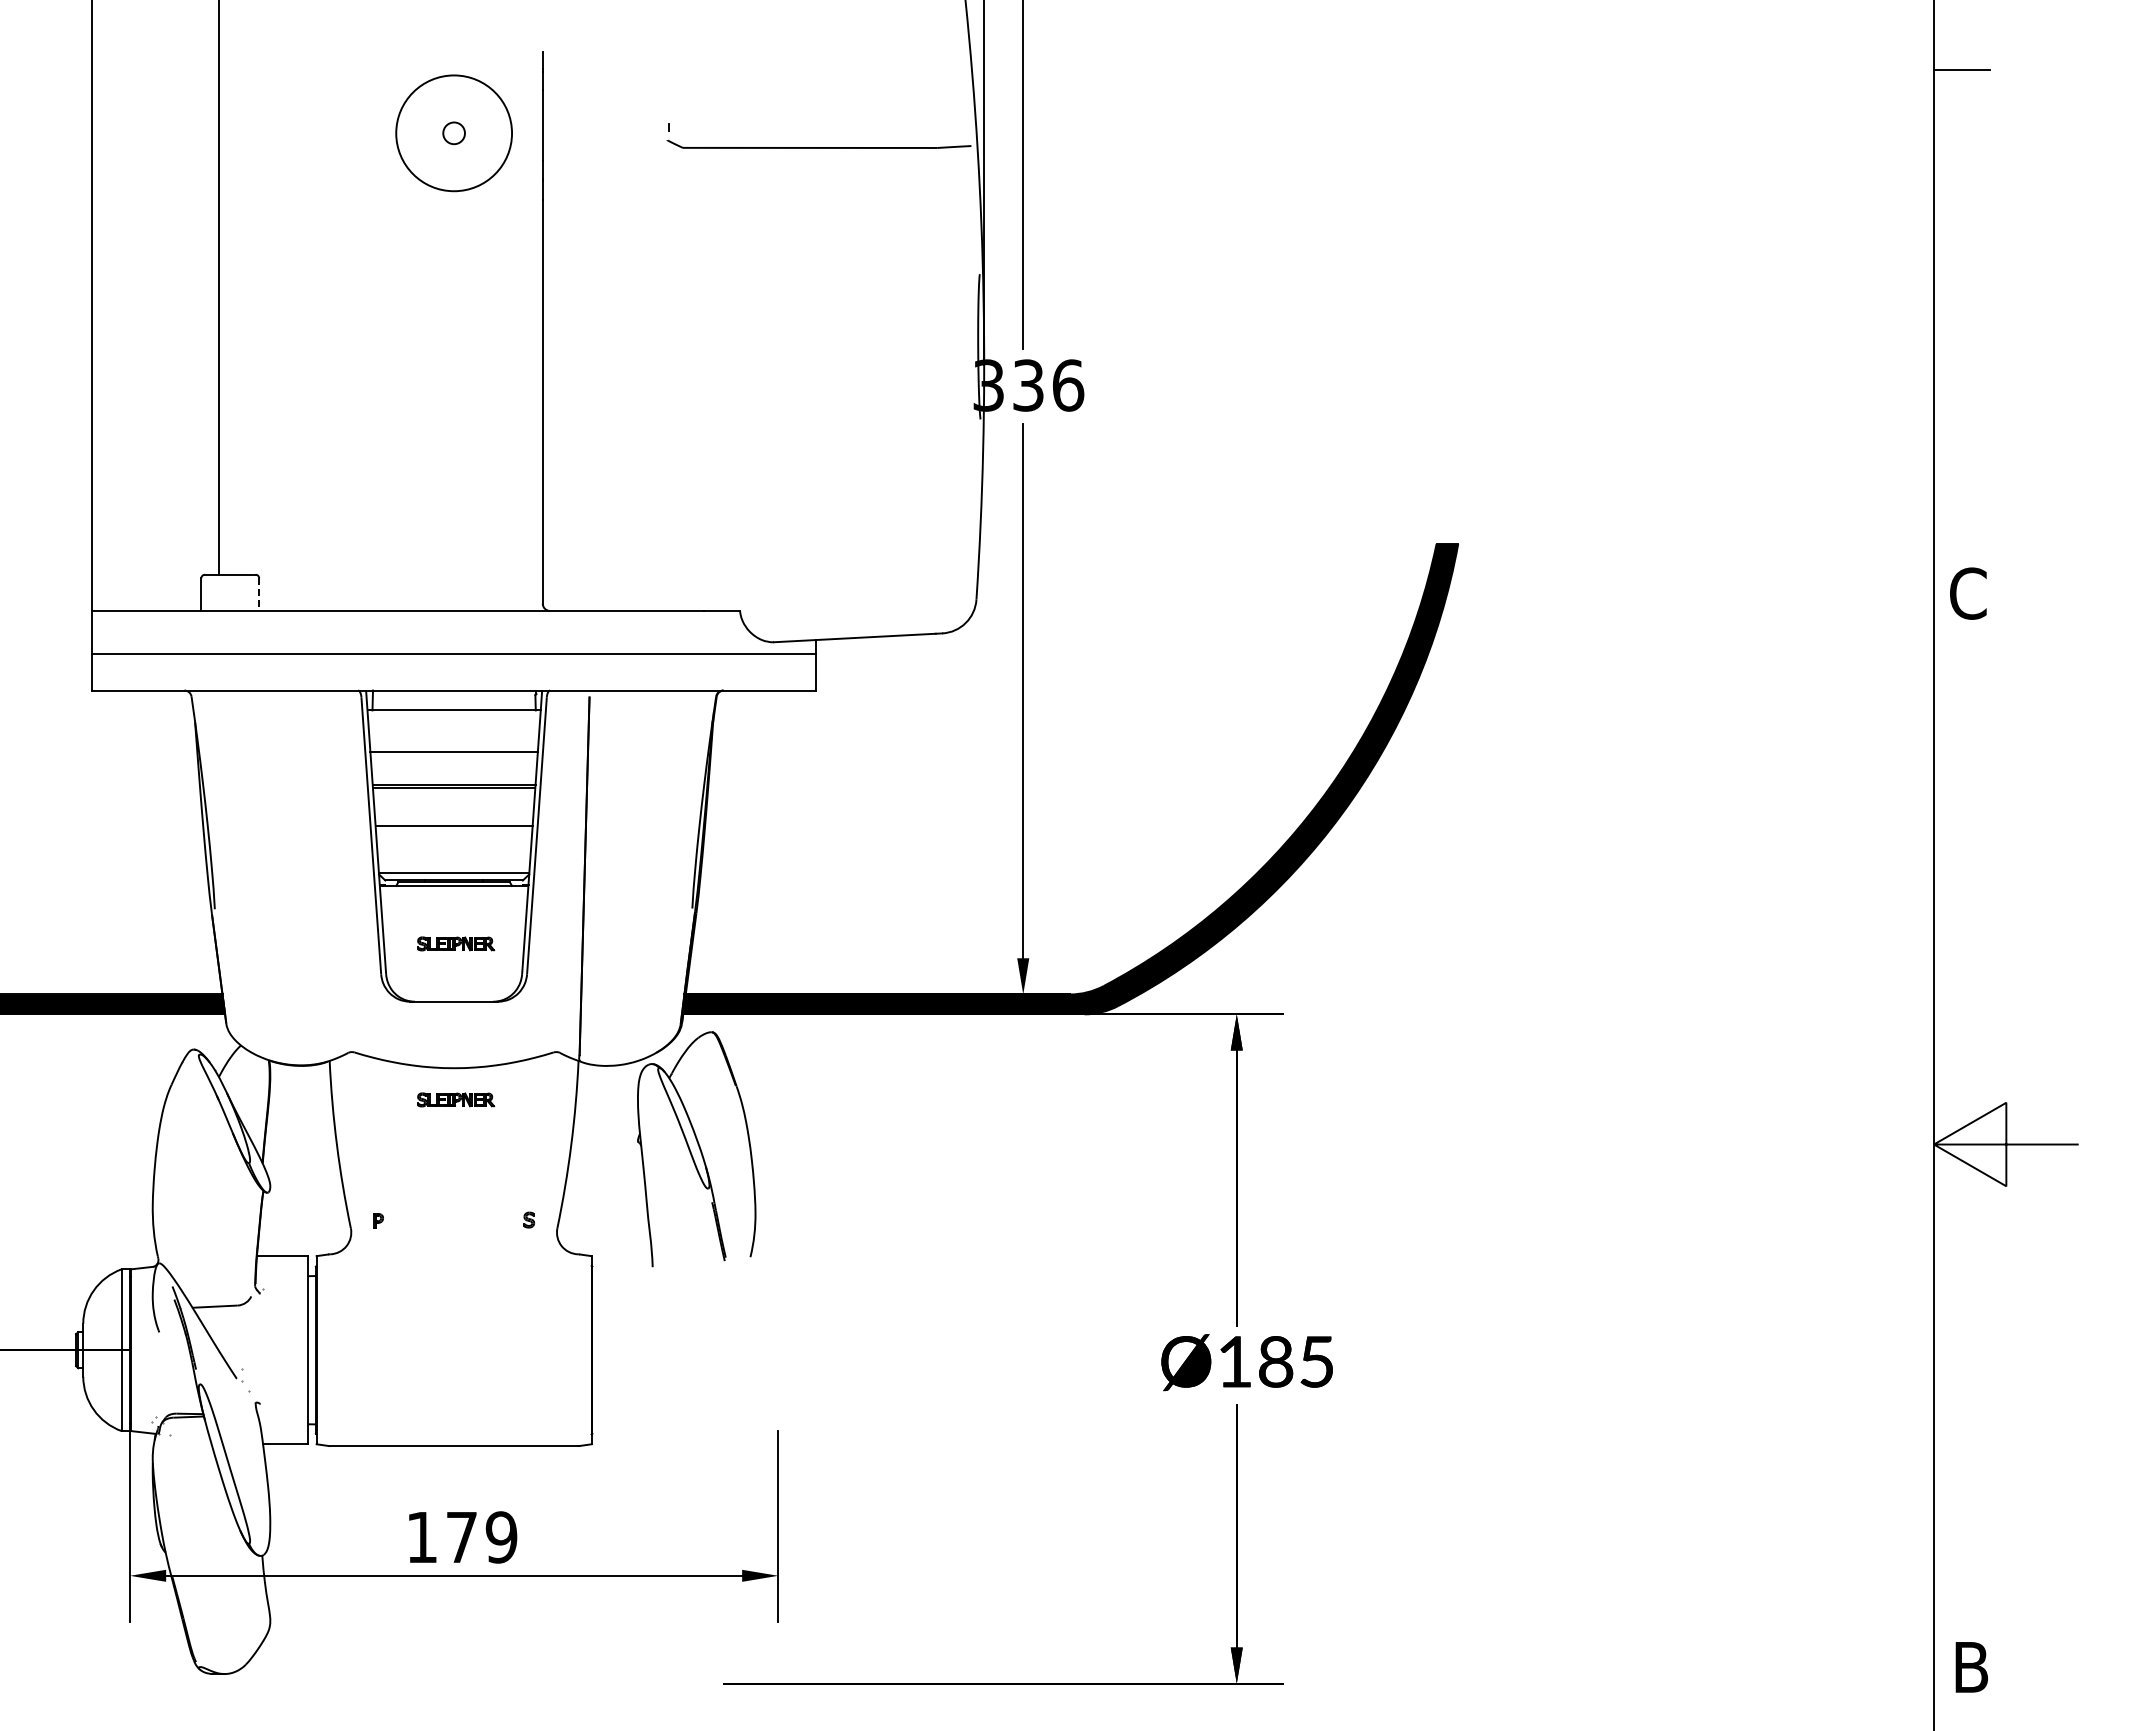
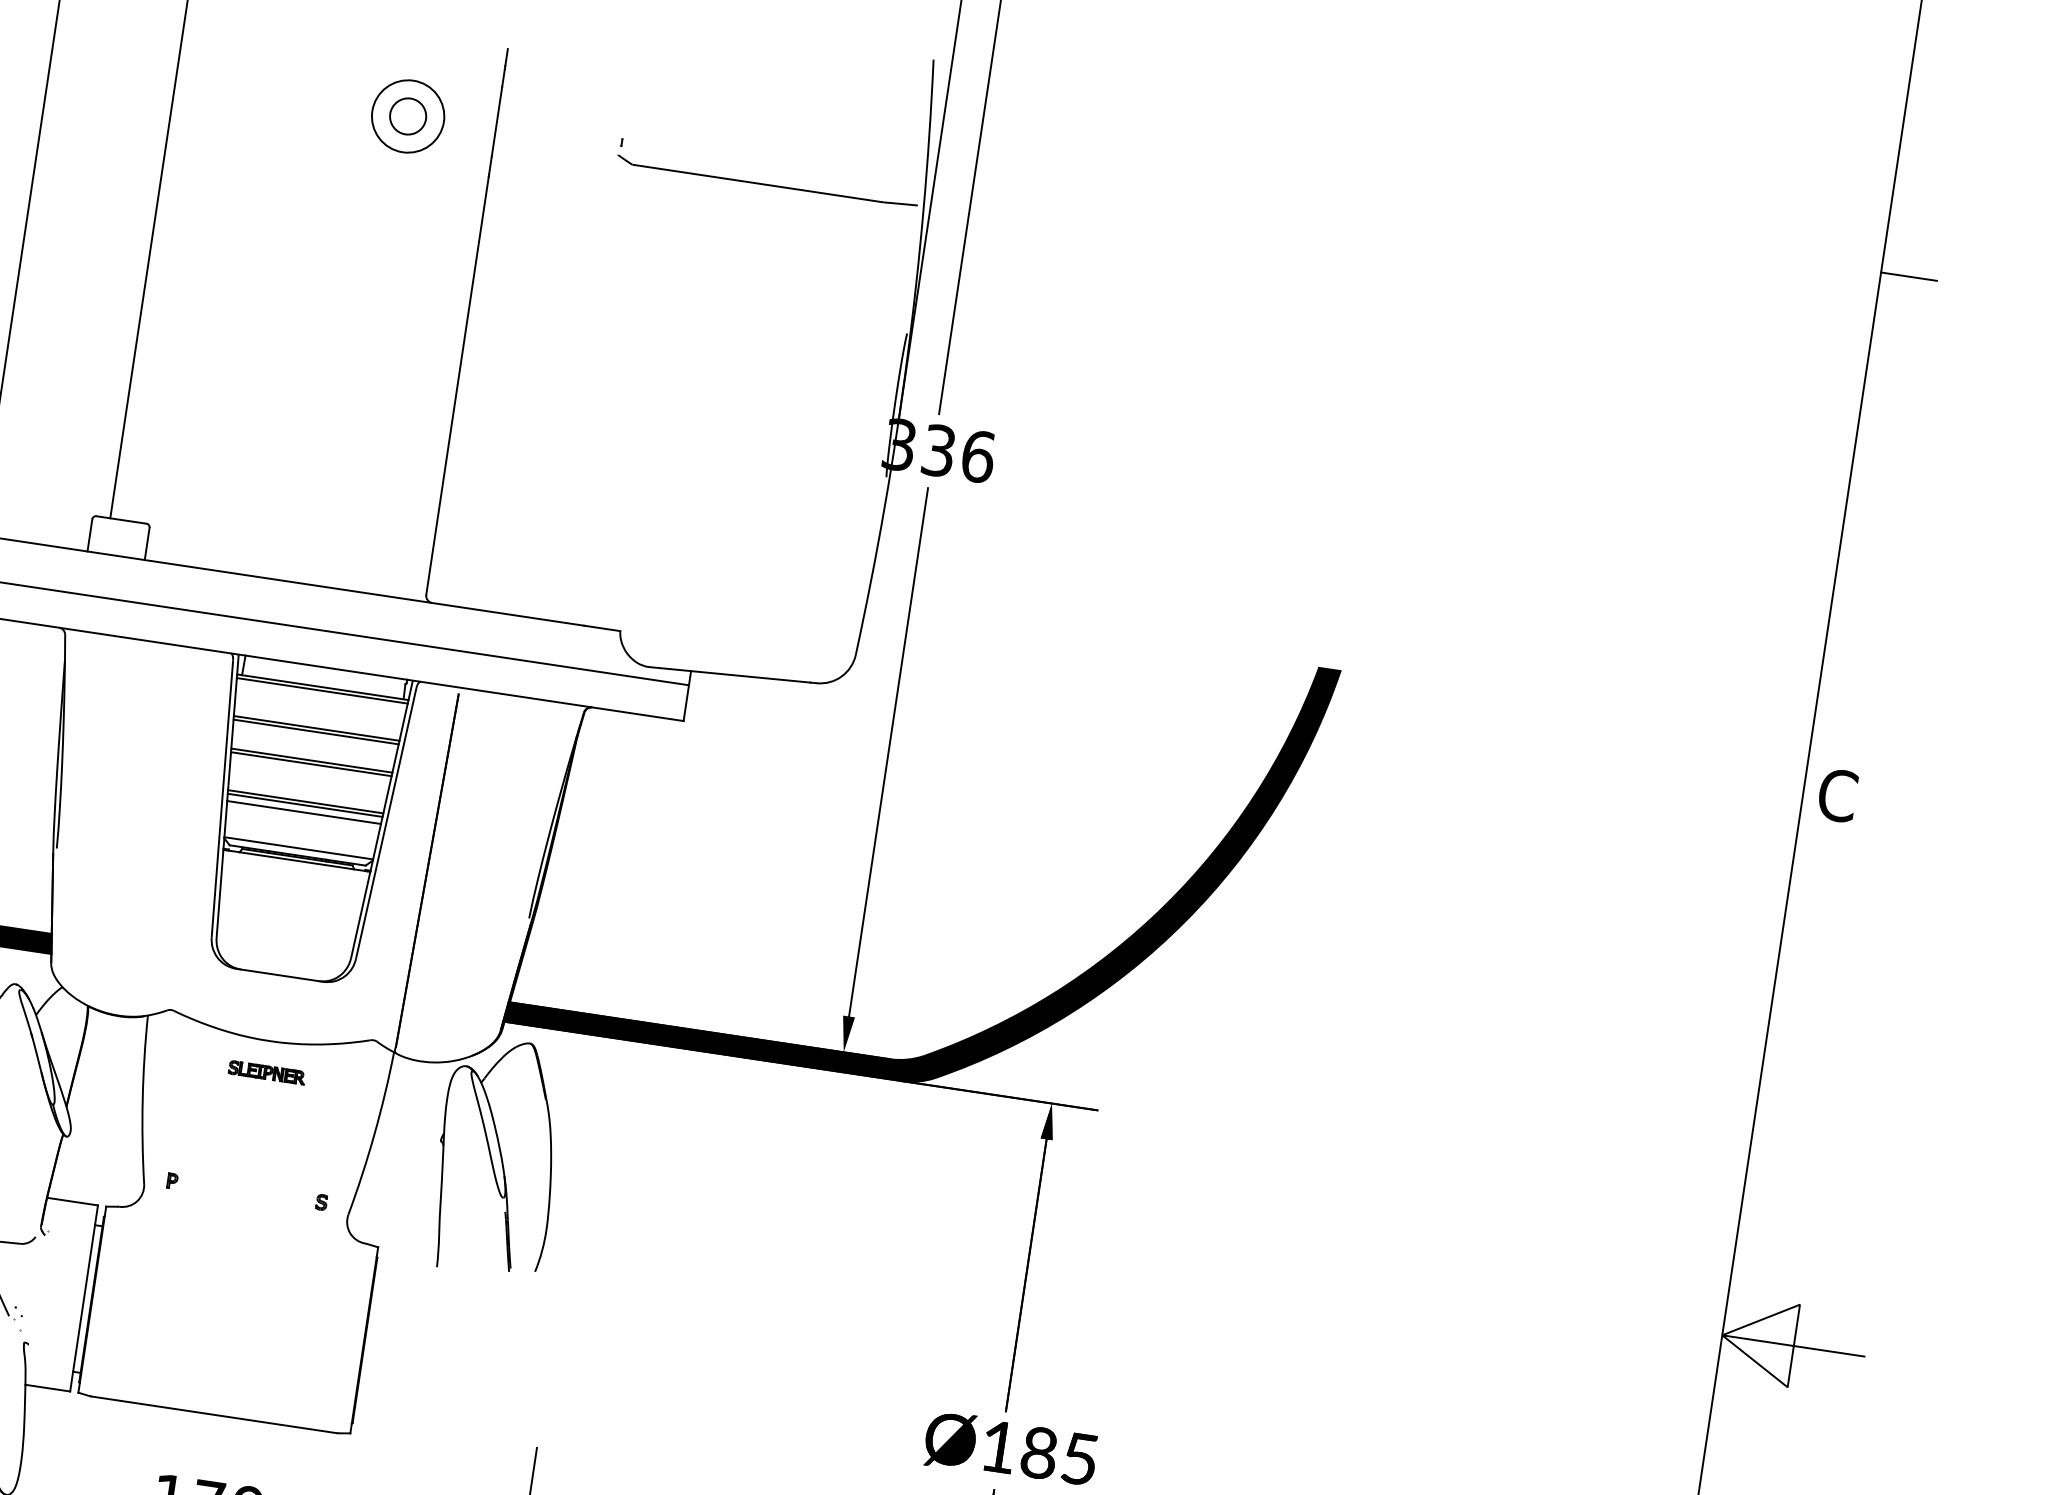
circle: (453, 133) -> (407, 116), size x0.62
circle: (454, 133) -> (408, 116), size x1.67
line: (259, 595) -> (147, 544), dashed -> solid
line: (453, 714) -> (321, 691), added
line: (453, 755) -> (315, 731), added
line: (453, 829) -> (304, 804), added
line: (453, 837) -> (303, 812), added
part: (456, 943) -> (290, 918), removed

